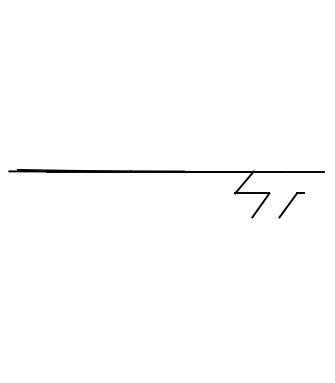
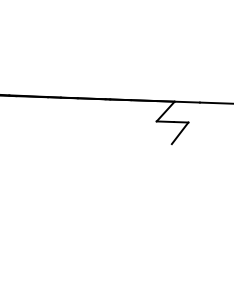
part: (291, 205) -> (208, 134), removed

